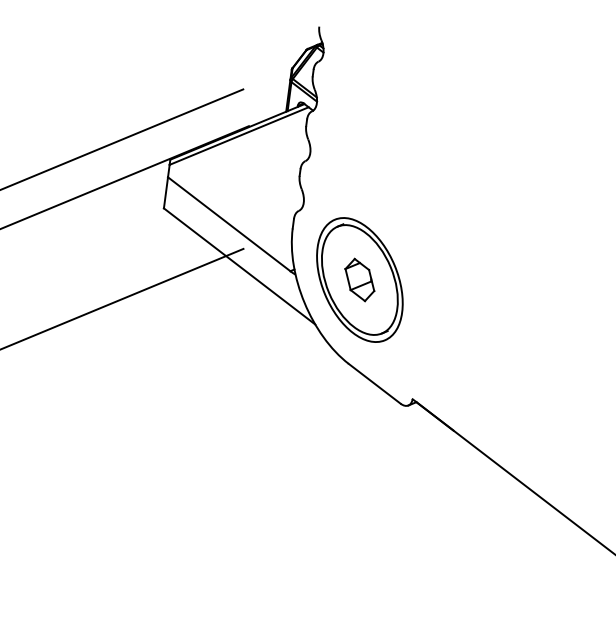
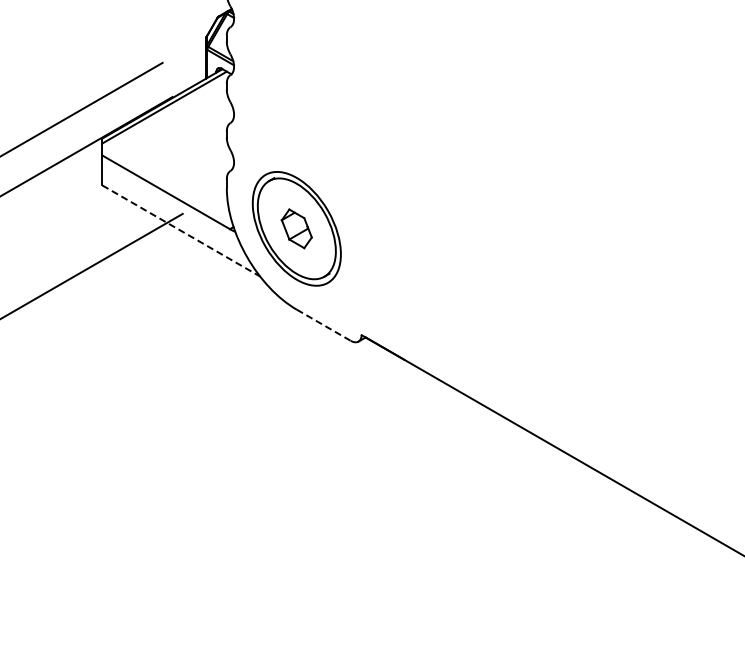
line: (239, 267) -> (181, 231), solid -> dashed
line: (375, 384) -> (324, 325), solid -> dashed

